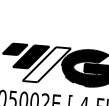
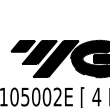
fill: (46, 64) -> (55, 58), added

